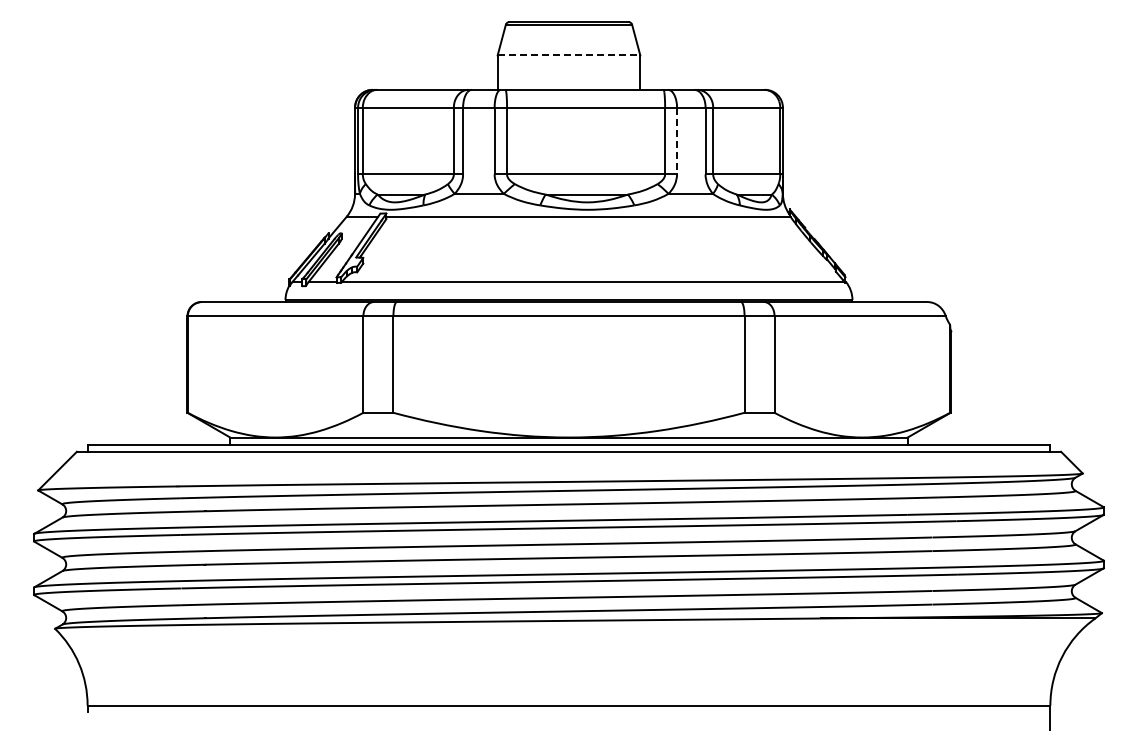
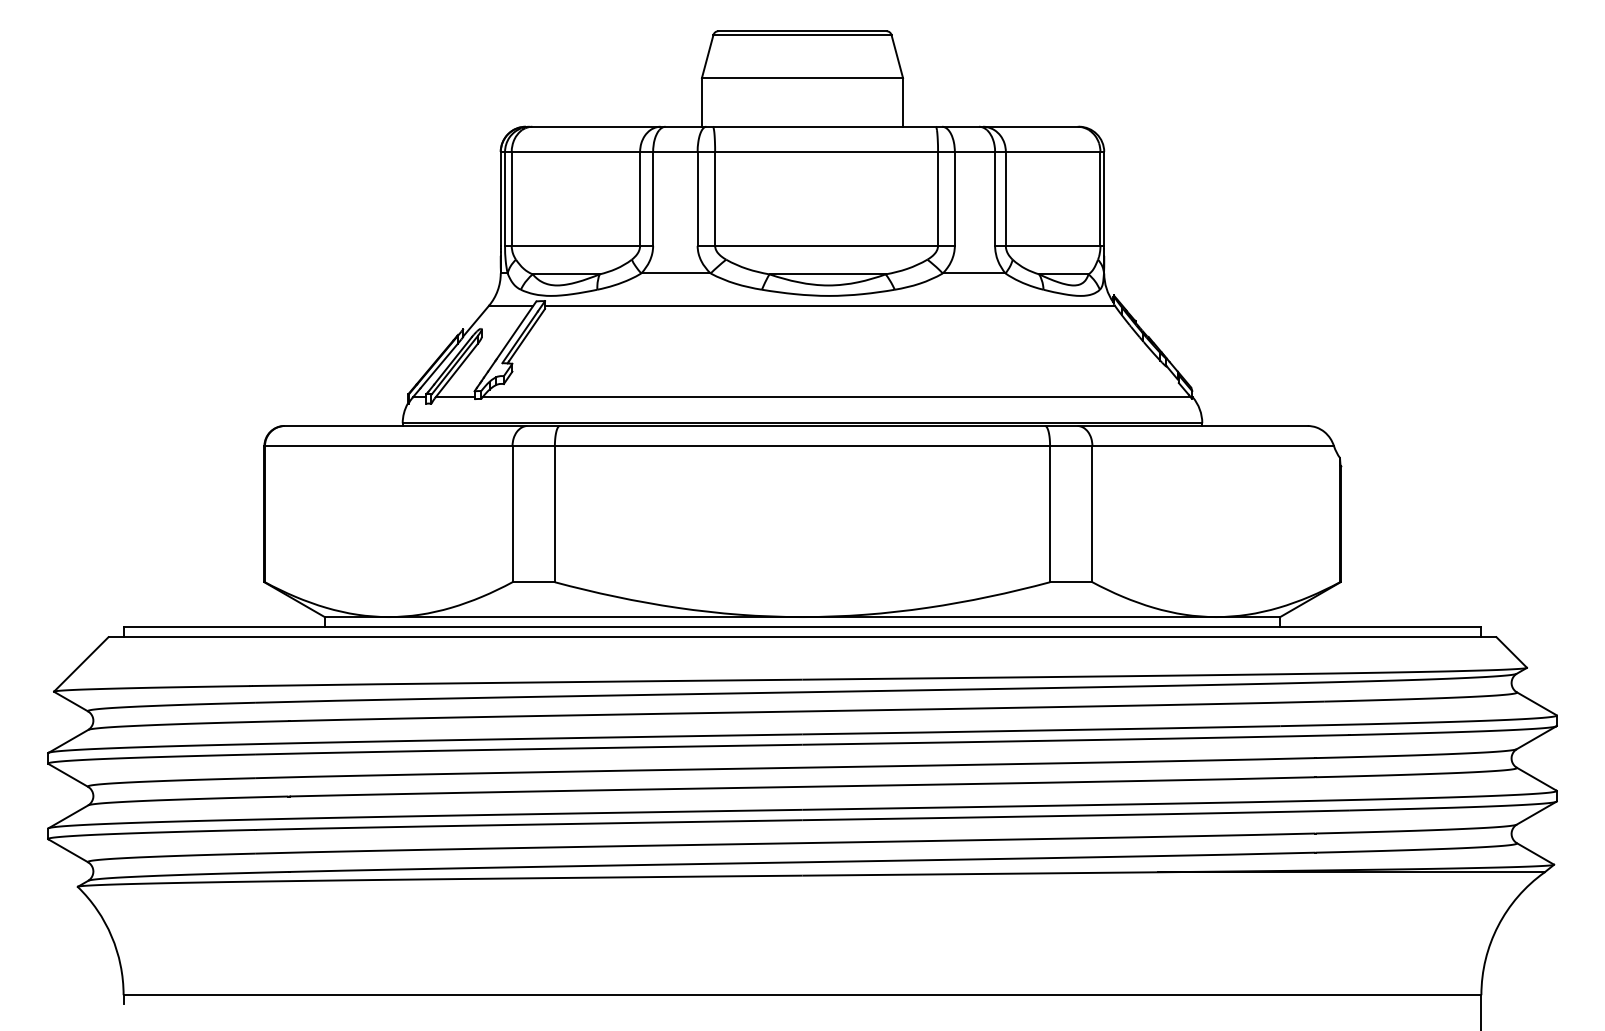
line: (569, 55) -> (803, 78), dashed -> solid
line: (677, 141) -> (955, 199), dashed -> solid

